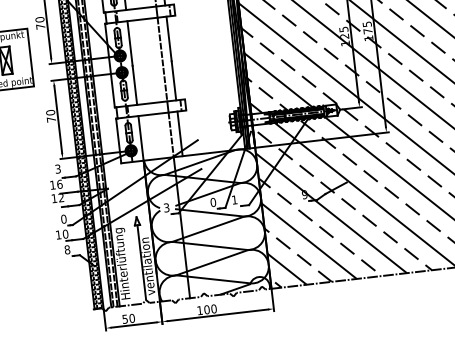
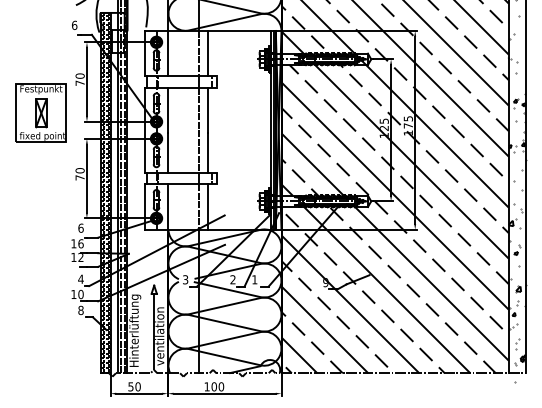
text: (57, 168) -> (80, 227), 3 -> 6
text: (212, 202) -> (232, 279), 0 -> 2
text: (63, 218) -> (80, 278), 0 -> 4

